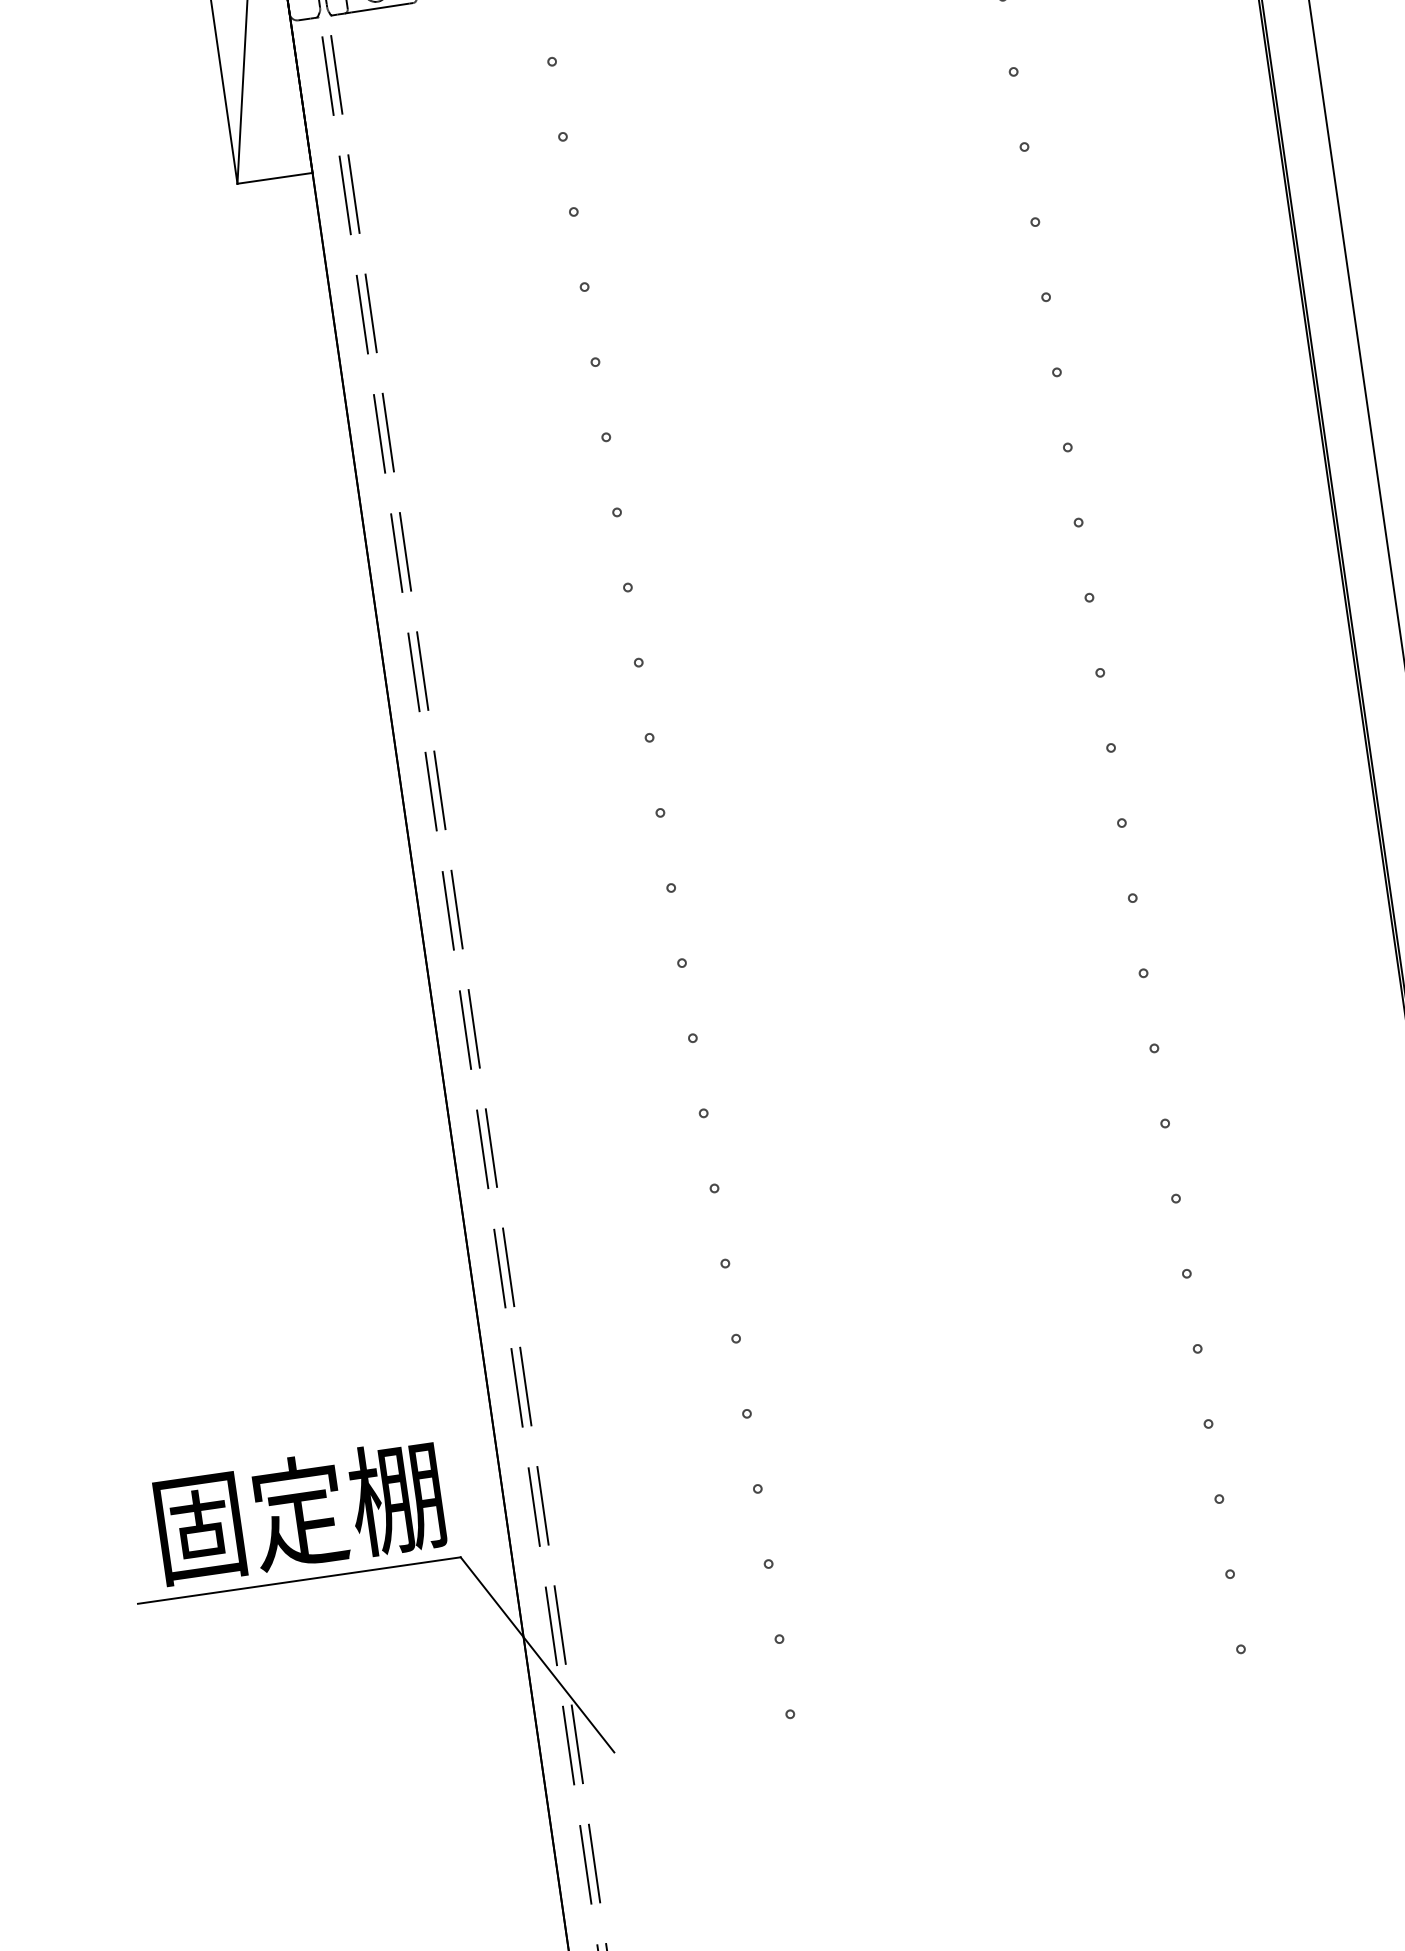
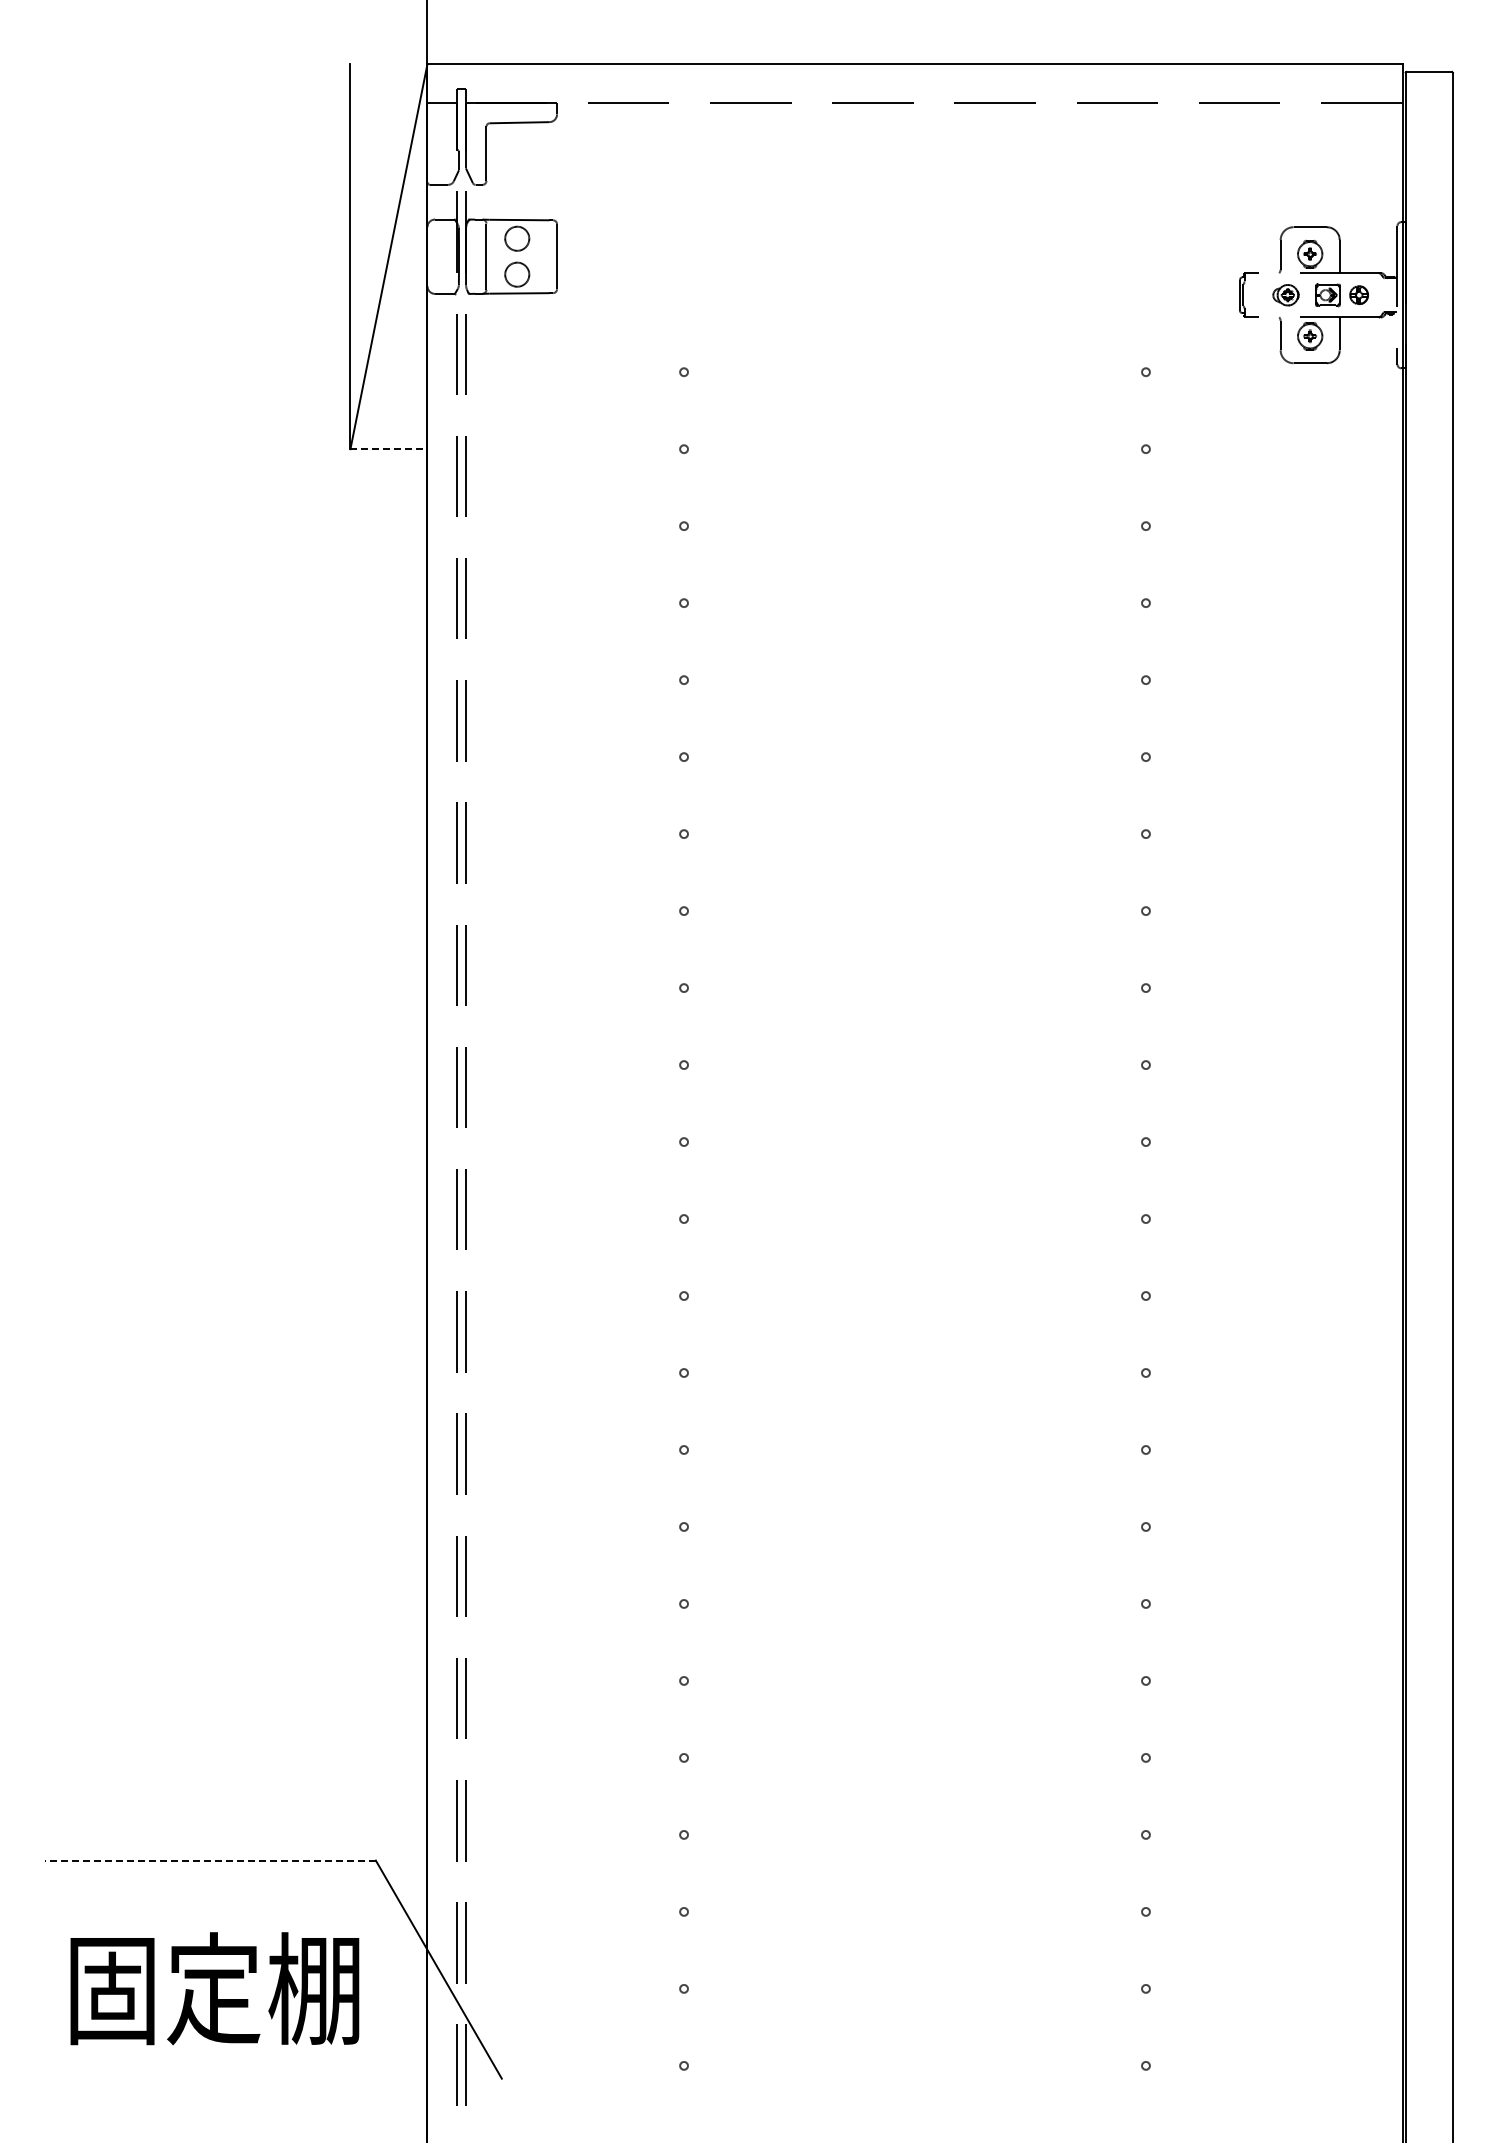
line: (275, 178) -> (389, 449), solid -> dashed
text: (299, 1511) -> (214, 1988), moved
line: (298, 1580) -> (209, 1860), solid -> dashed

